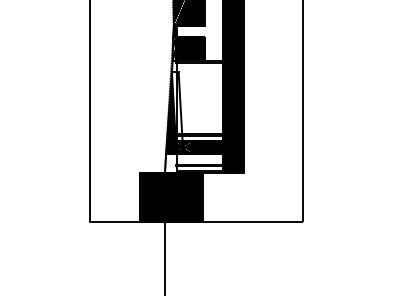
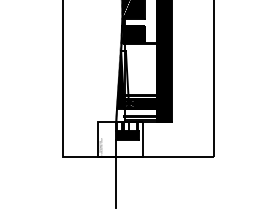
hatch: (170, 196) -> (120, 138), removed

